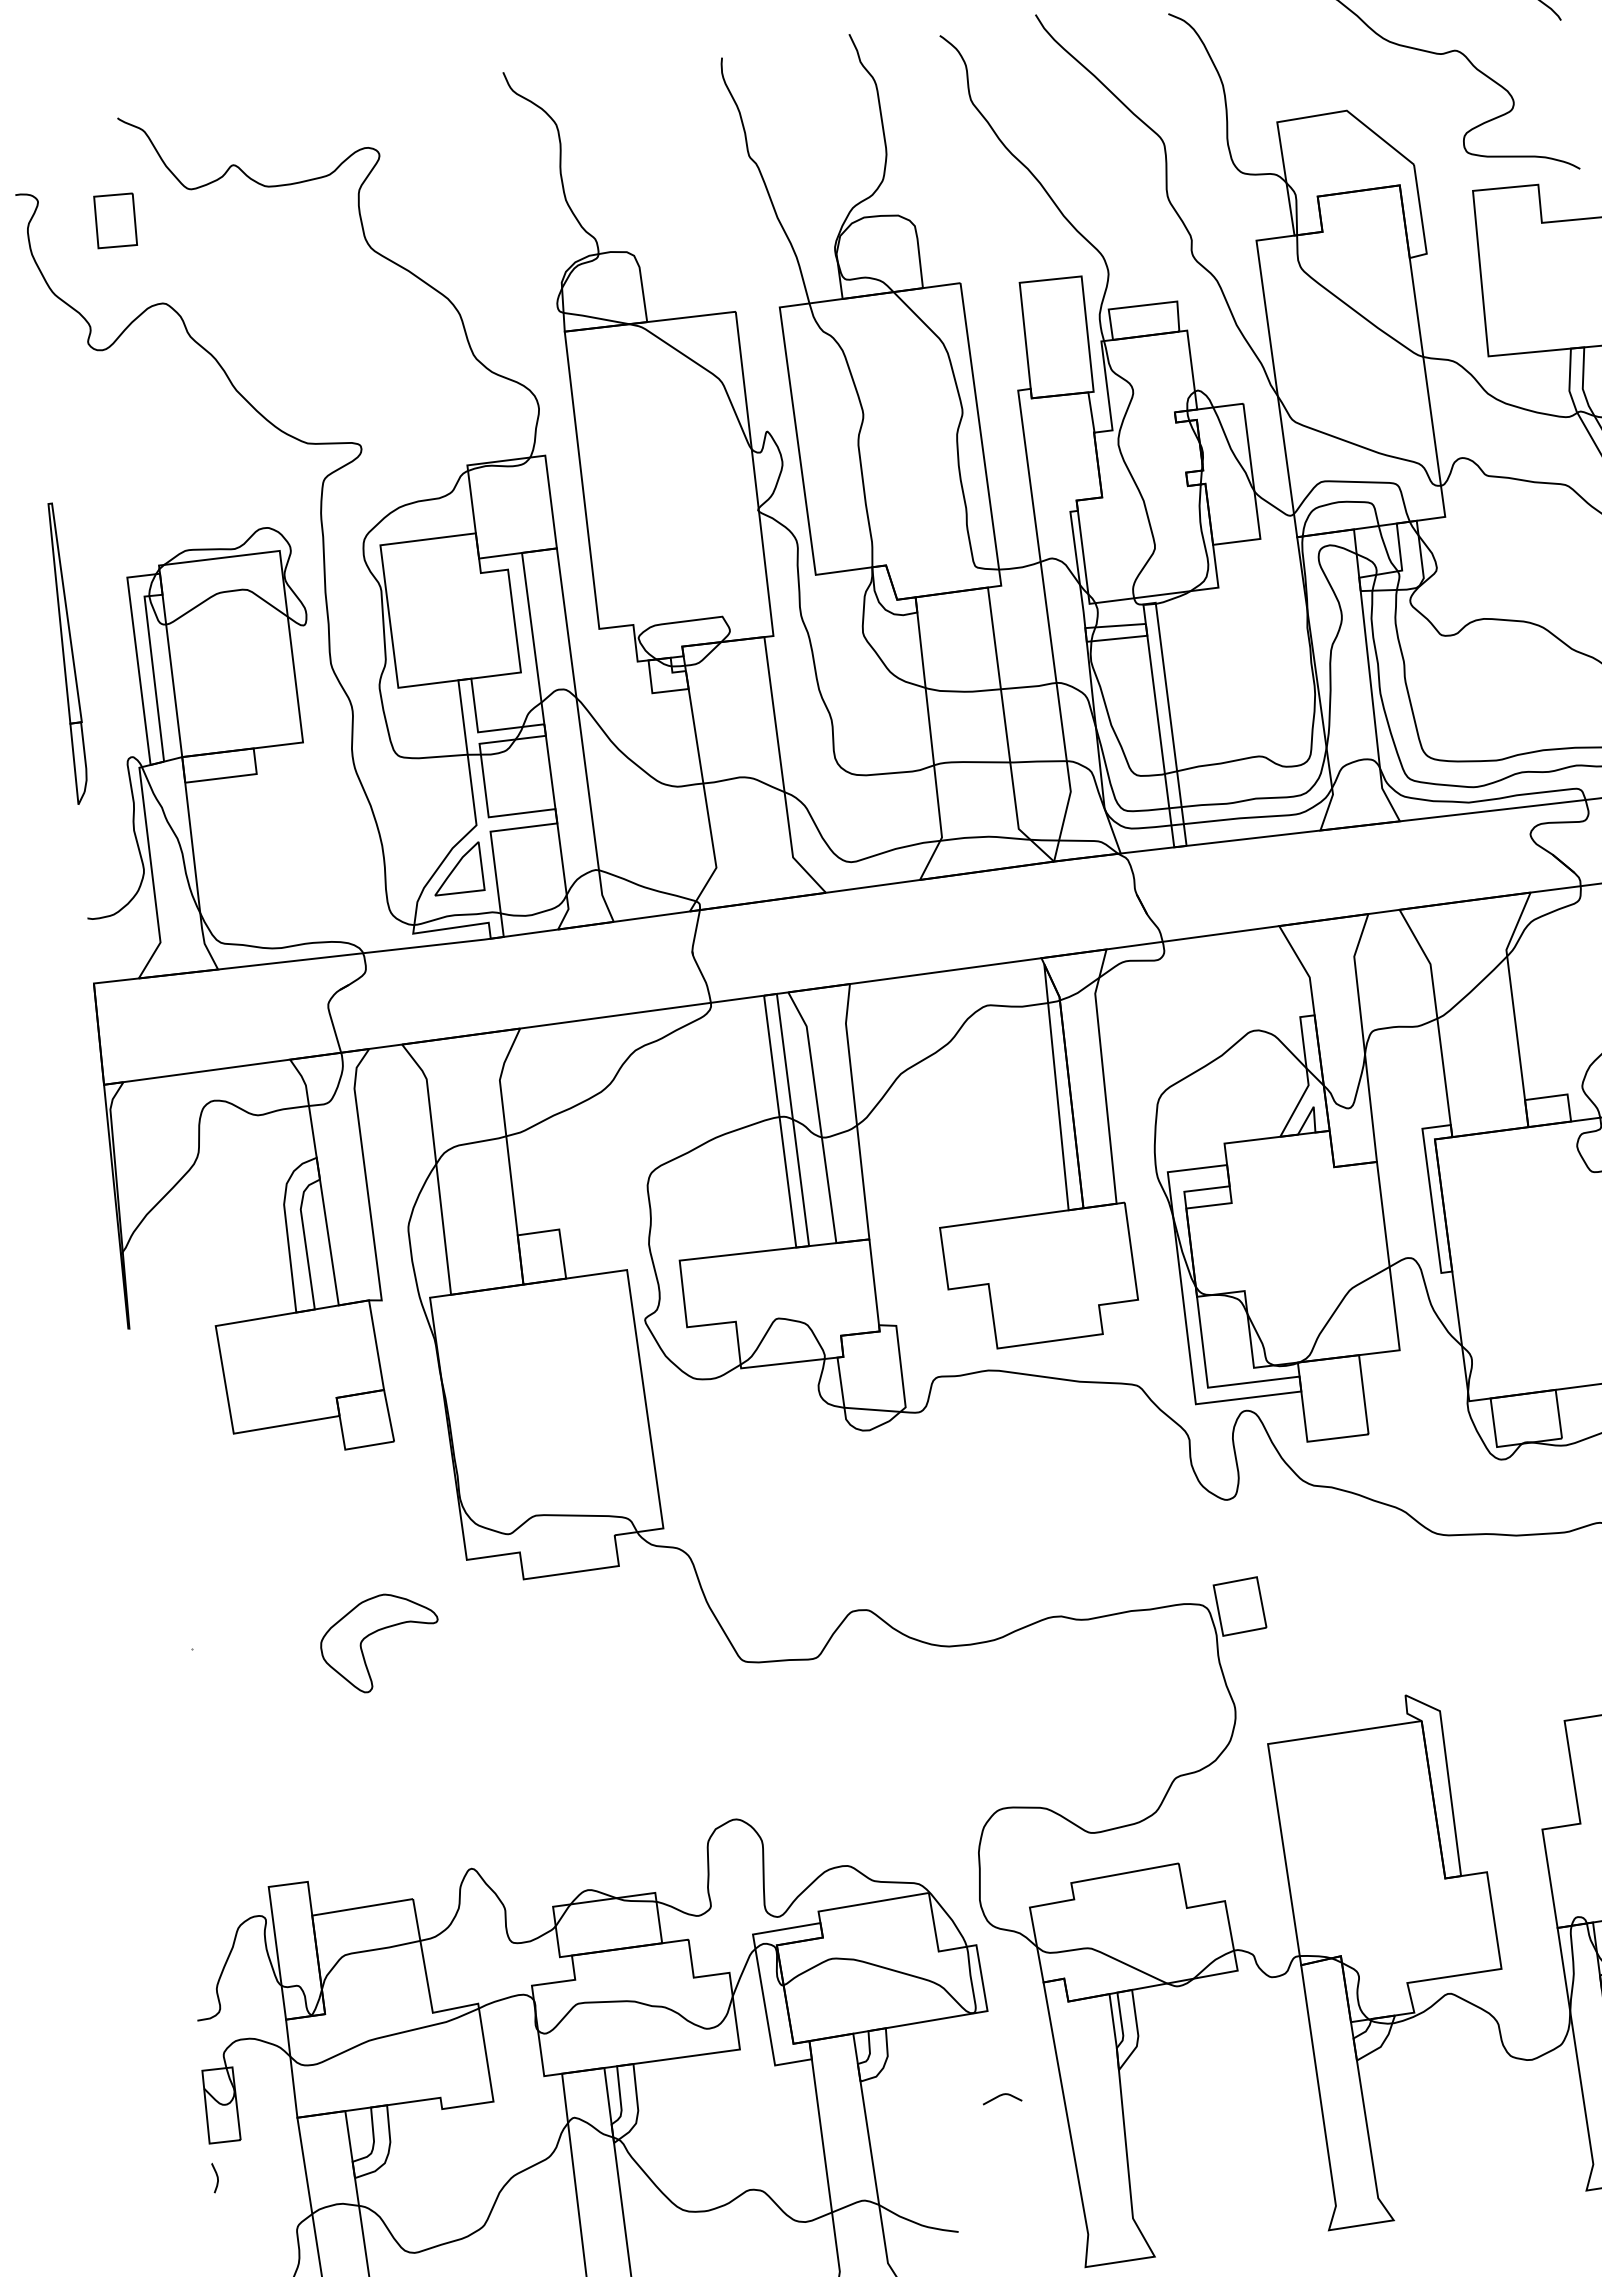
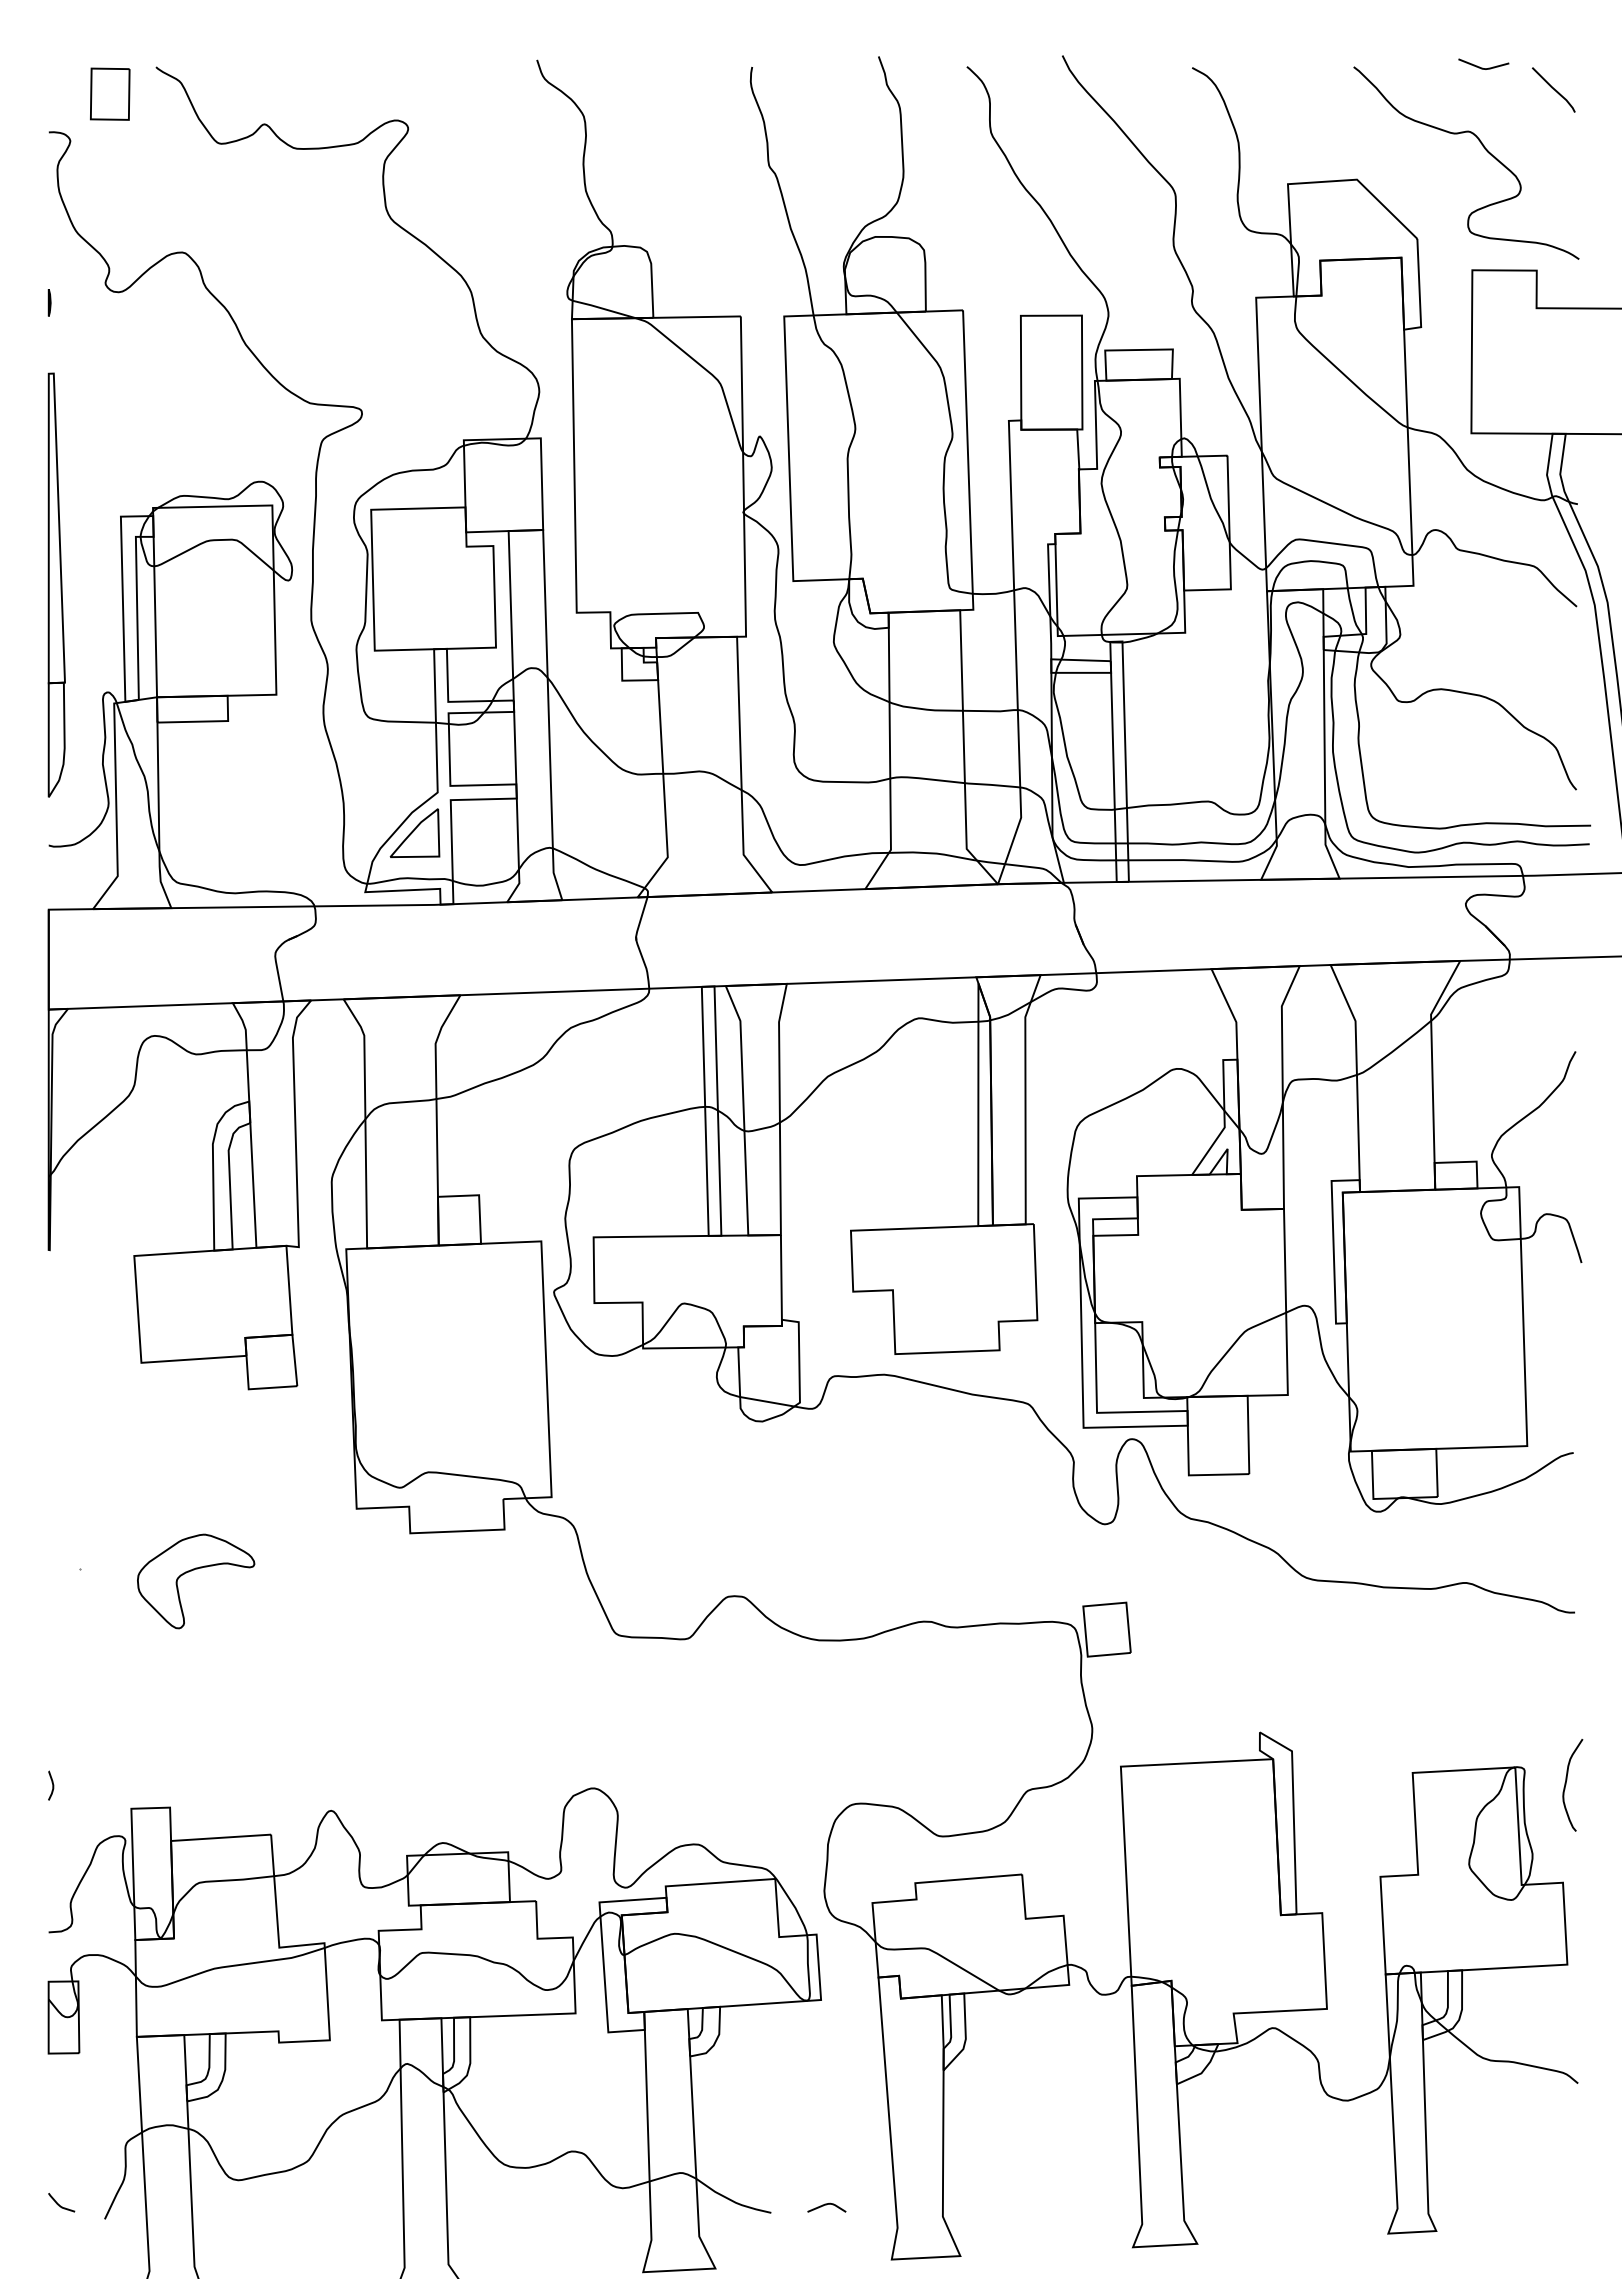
part: (115, 220) -> (110, 93), moved
line: (33, 367) -> (49, 302), added
part: (68, 652) -> (56, 584), size x1.43
part: (377, 1632) -> (194, 1570), moved
curve: (1001, 2096) -> (826, 2205), moved
curve: (216, 2177) -> (52, 1785), moved

